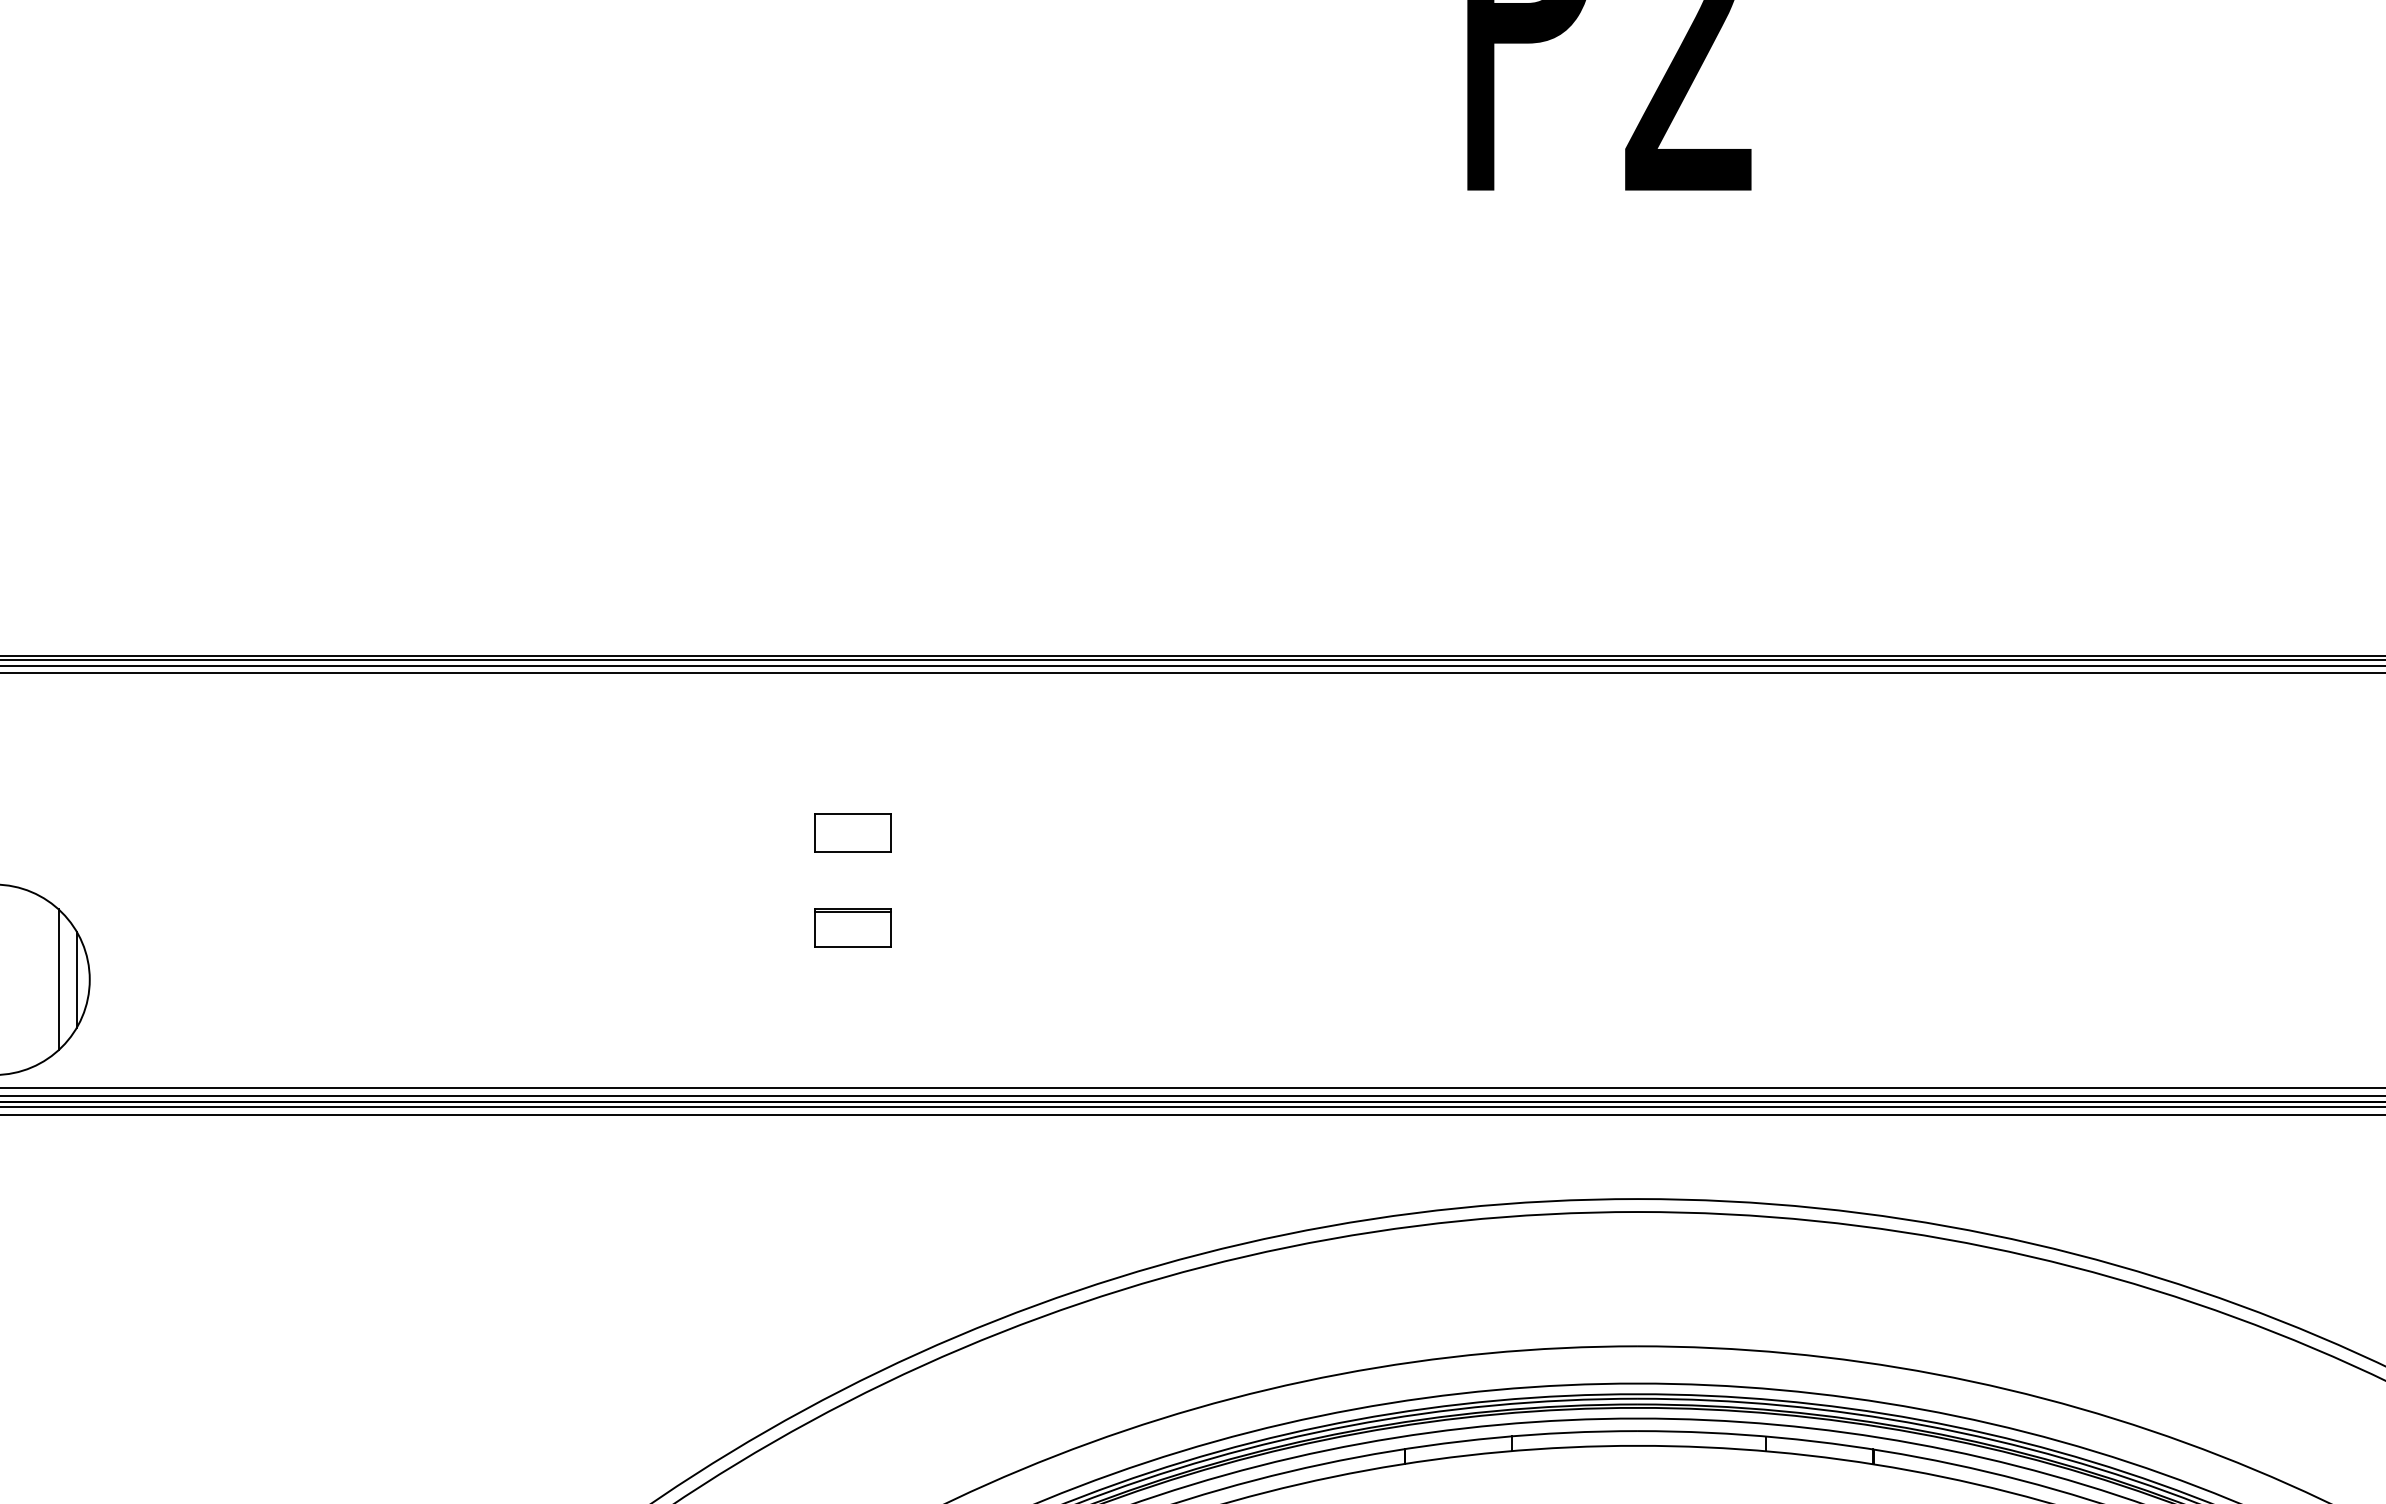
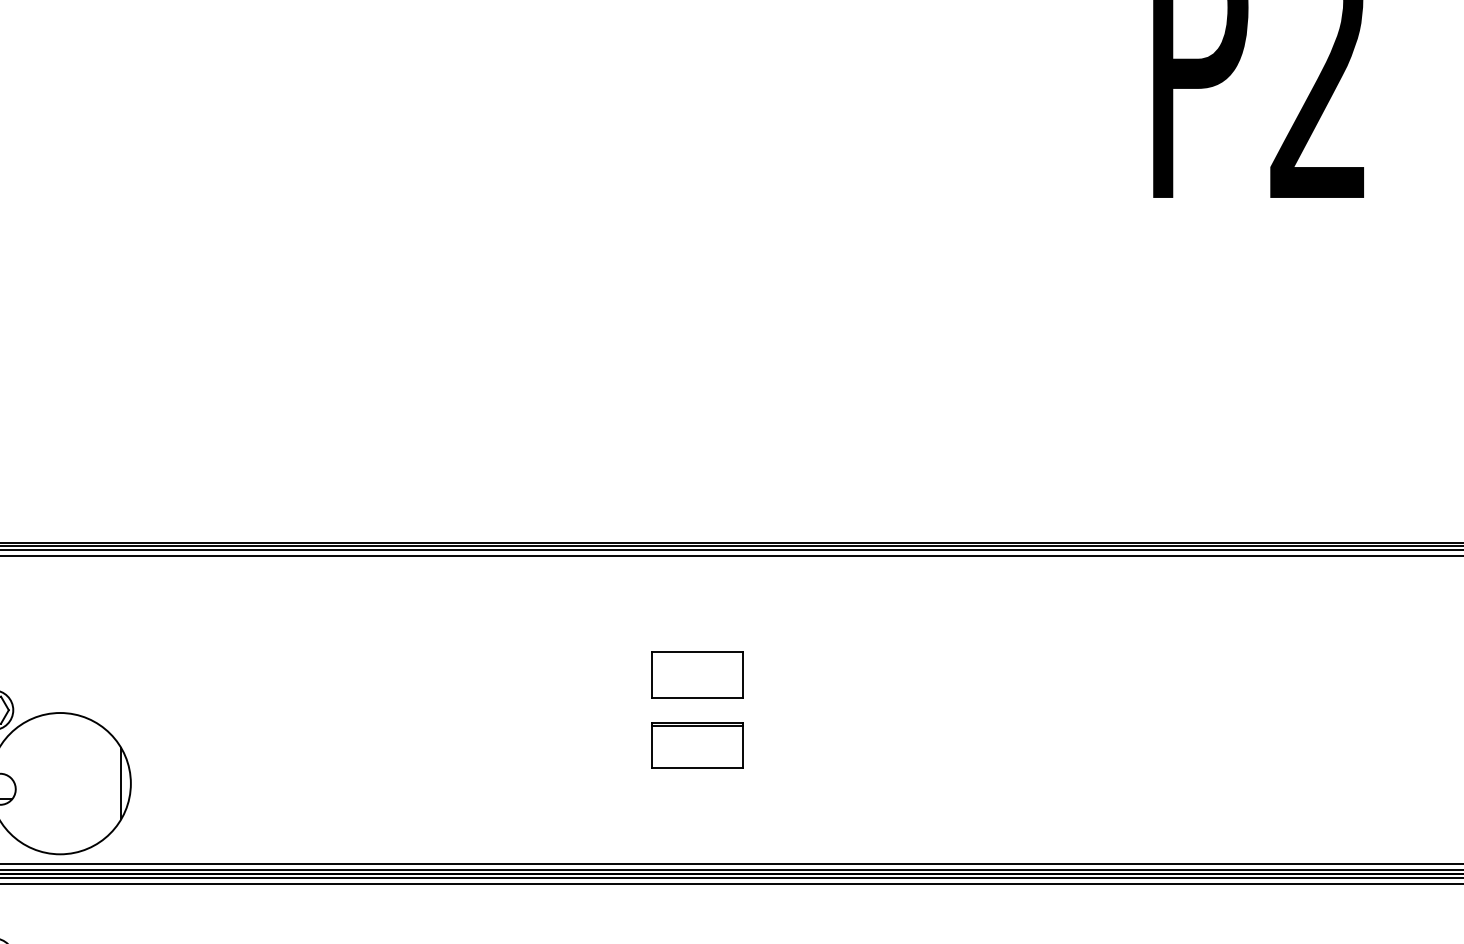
part: (852, 832) -> (696, 674), size x1.6
part: (852, 927) -> (696, 744), size x1.6
line: (58, 979) -> (107, 783), removed

